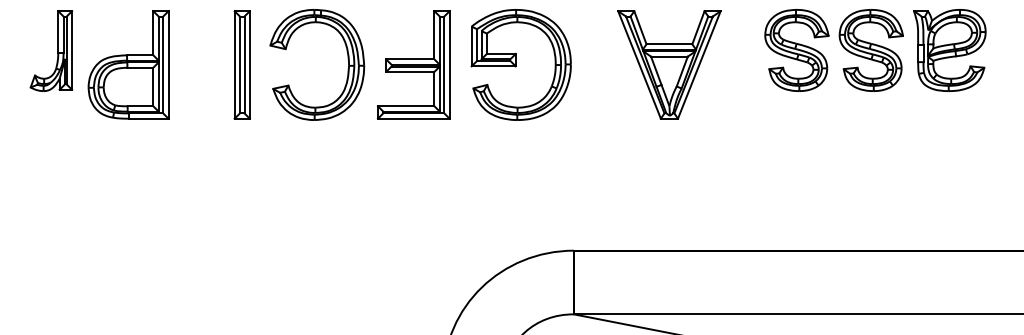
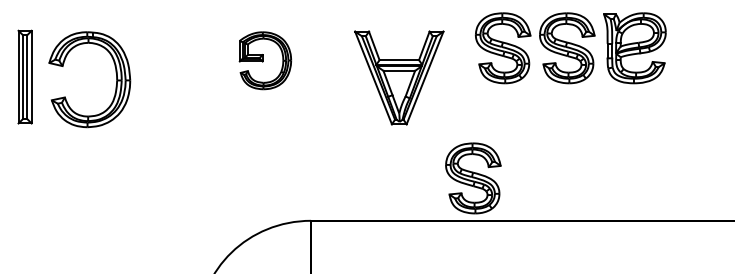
part: (347, 59) -> (115, 75), moved
part: (241, 64) -> (24, 76), moved
part: (413, 64) -> (172, 60), removed
part: (520, 64) -> (264, 60), size x0.6
part: (669, 64) -> (399, 77), moved
part: (761, 201) -> (472, 178), added

